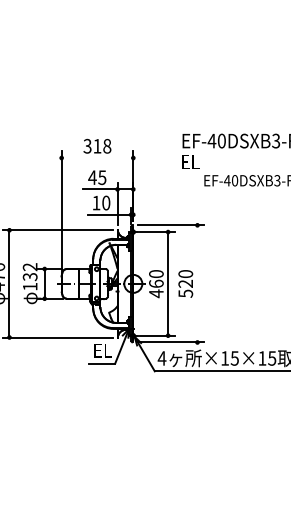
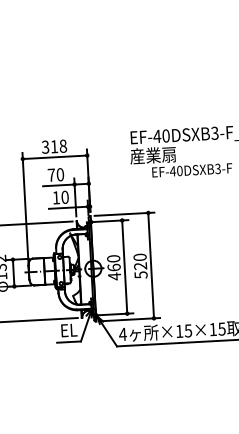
line: (97, 158) -> (55, 157), added
text: (205, 161) -> (152, 155), EL -> 産業扇
text: (97, 177) -> (56, 174), 45 -> 70
line: (197, 283) -> (151, 265), added

